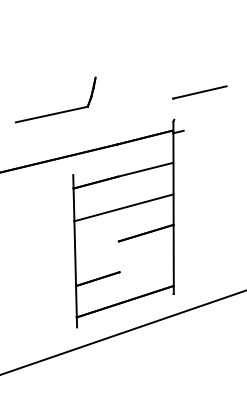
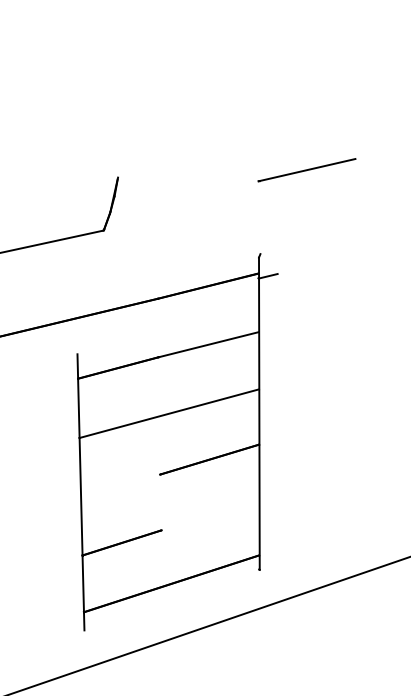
line: (199, 92) -> (306, 170), moved

